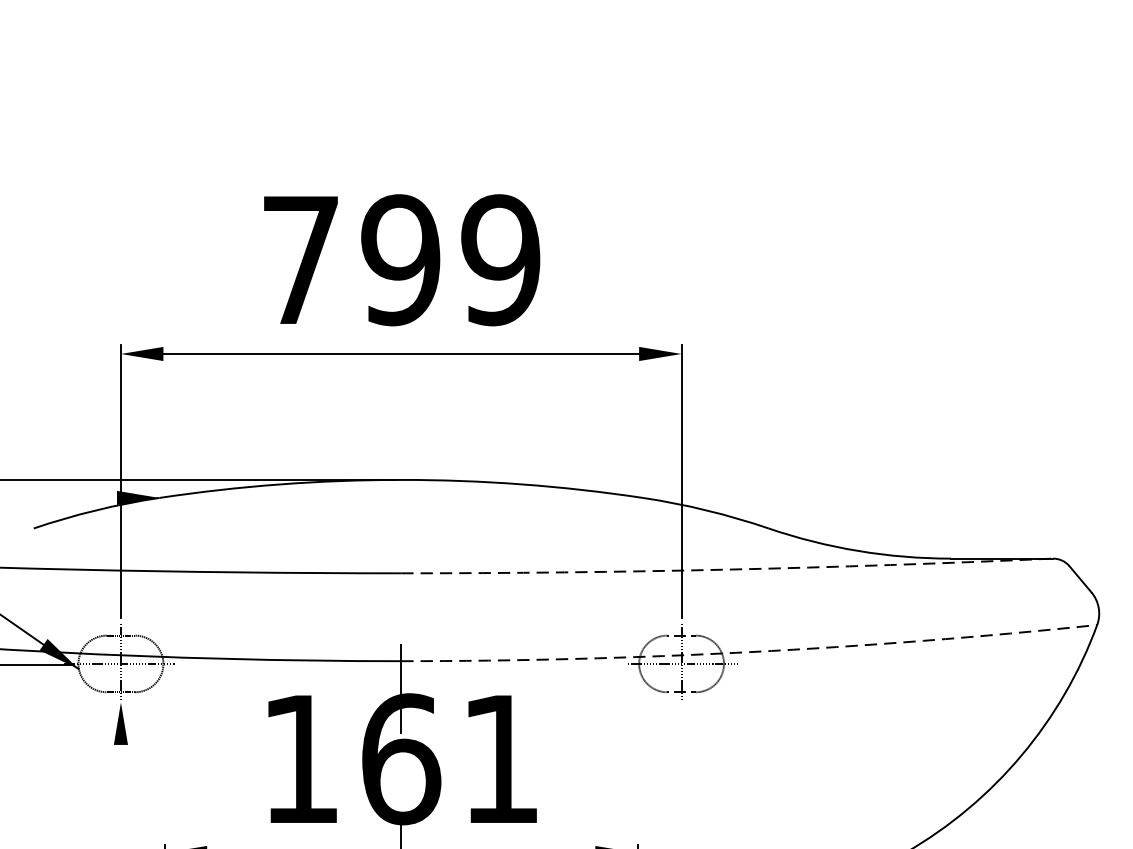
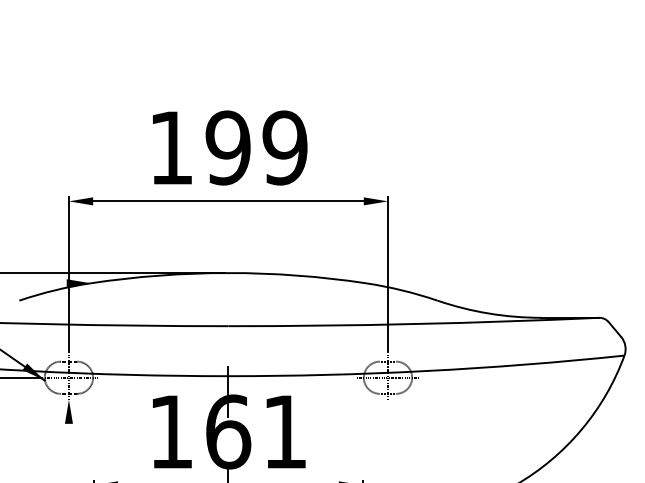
text: (301, 259) -> (171, 147), 799 -> 199
arc: (728, 570) -> (414, 324), dashed -> solid
arc: (749, 652) -> (426, 371), dashed -> solid

